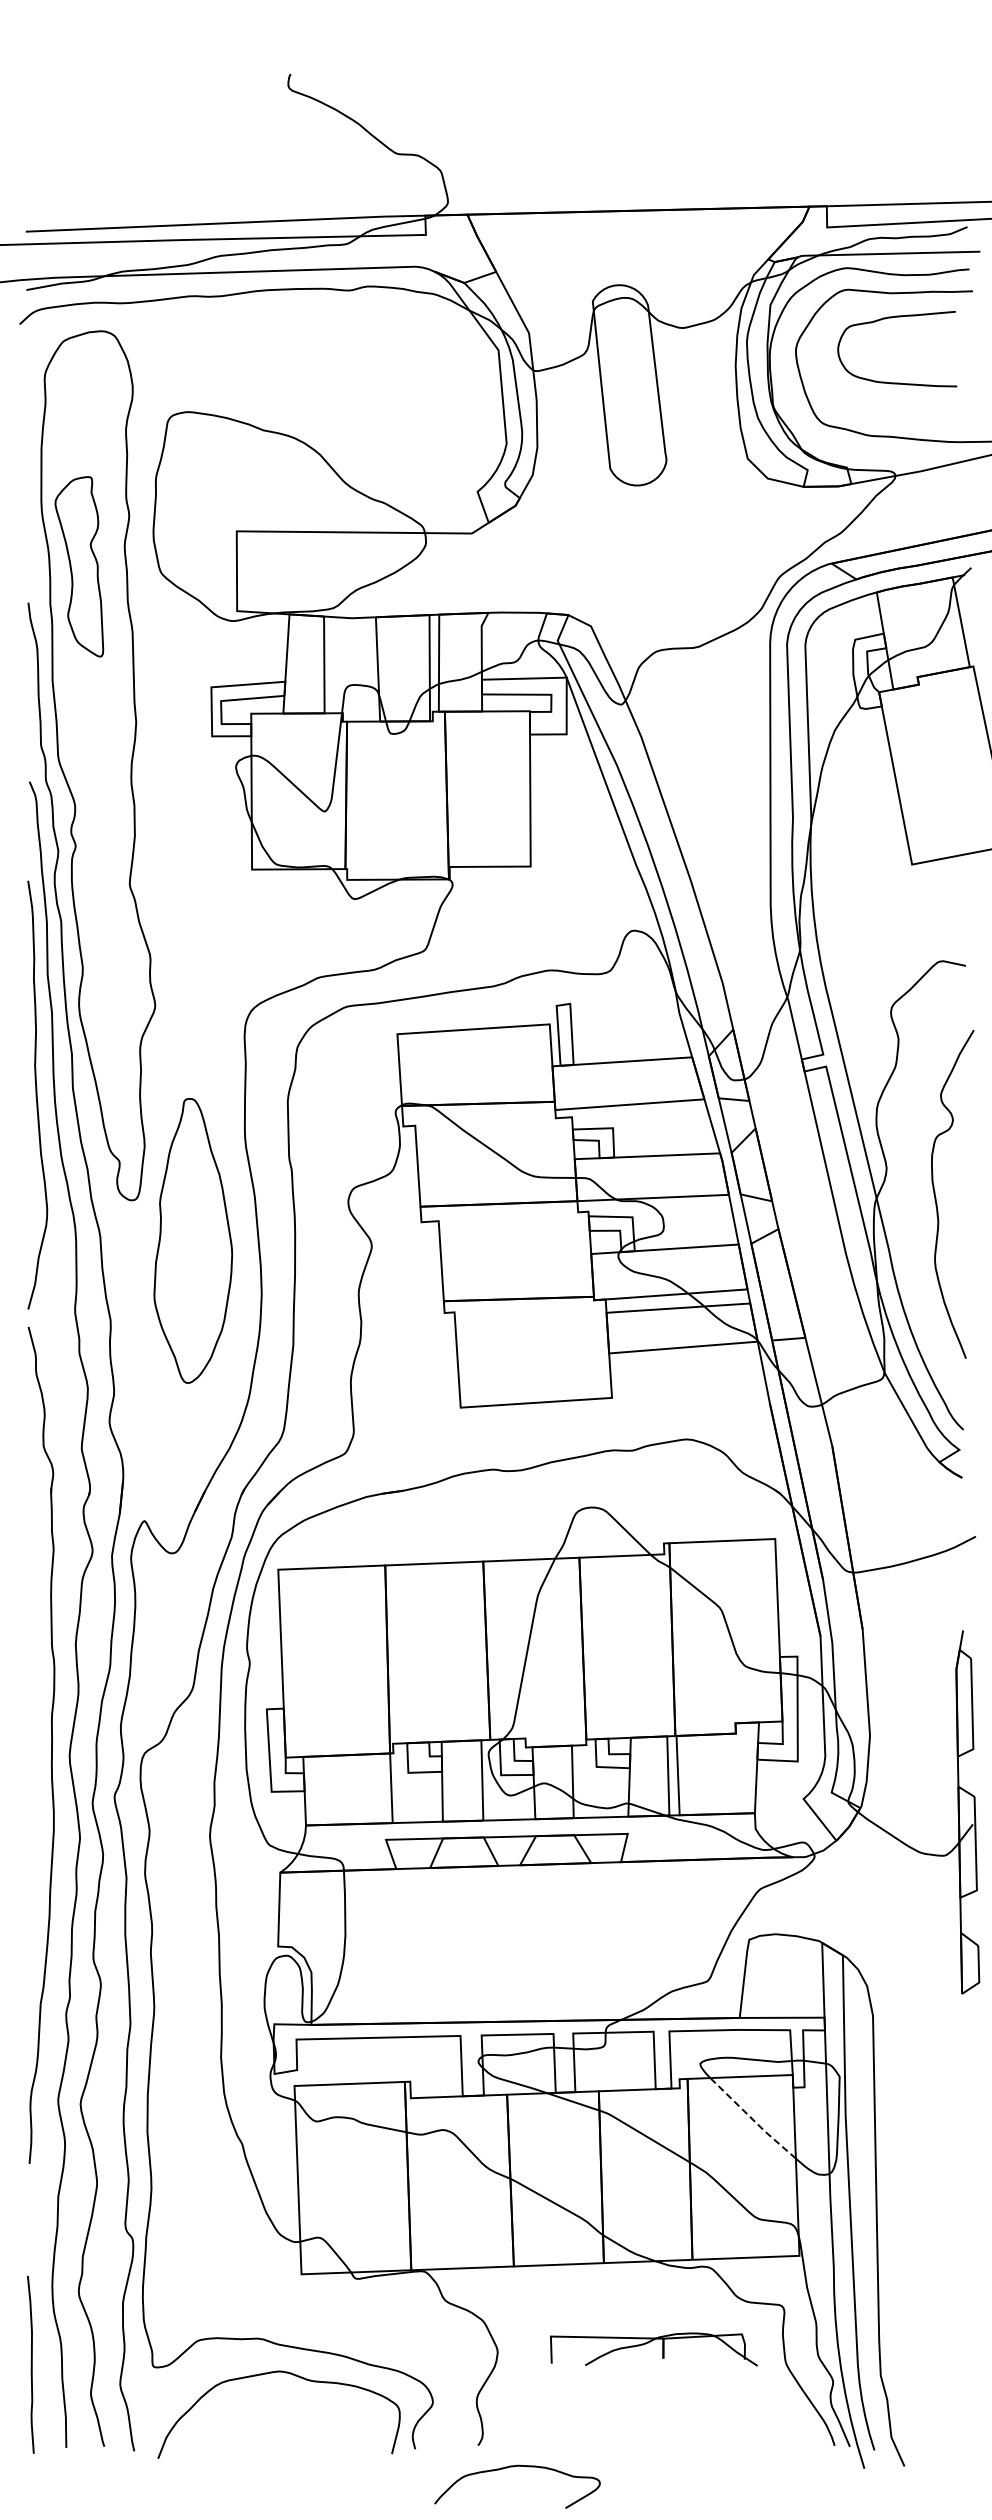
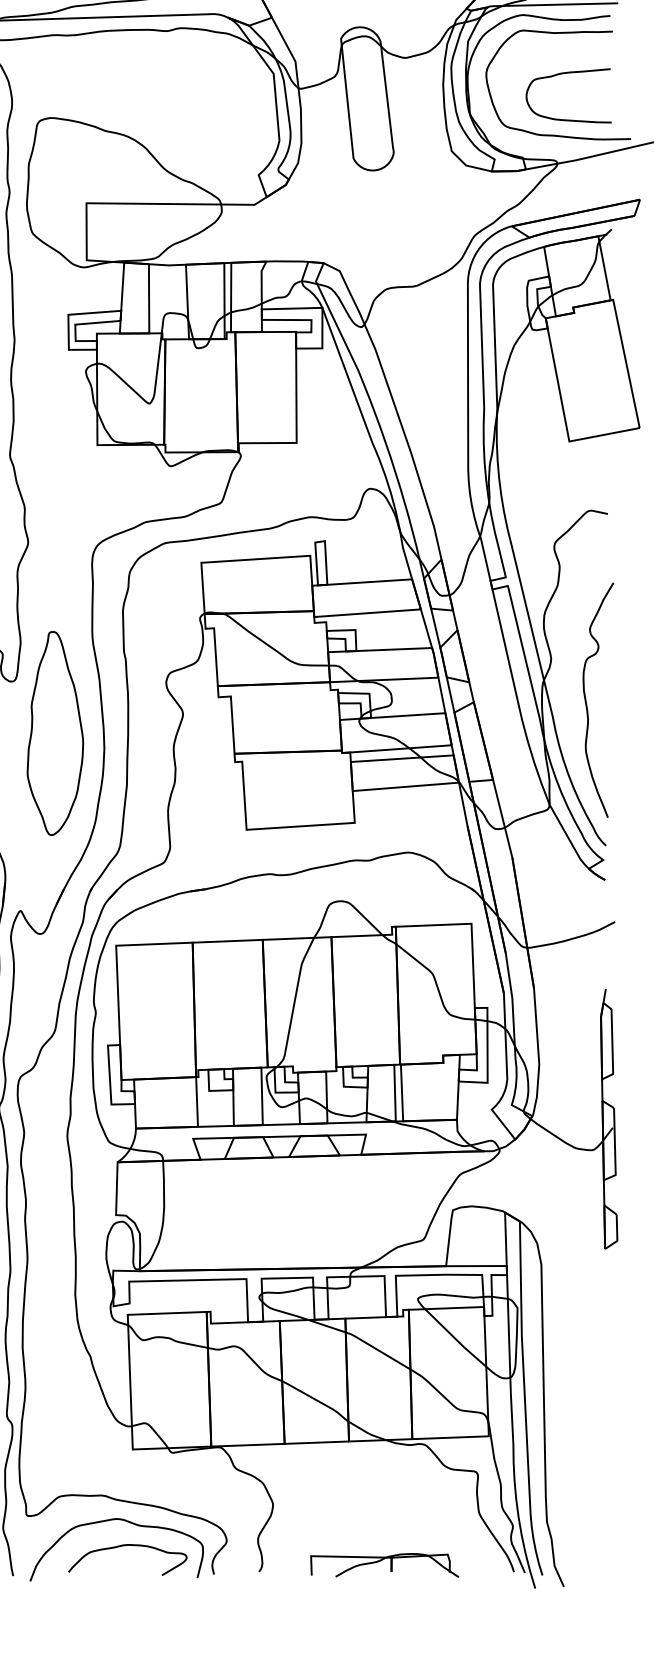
curve: (891, 318) -> (564, 73), moved
curve: (936, 1197) -> (586, 702), moved
part: (193, 1240) -> (55, 733), moved
line: (752, 2119) -> (455, 1338), dashed -> solid
part: (650, 2342) -> (382, 1560), moved
curve: (513, 2467) -> (124, 1546), moved

